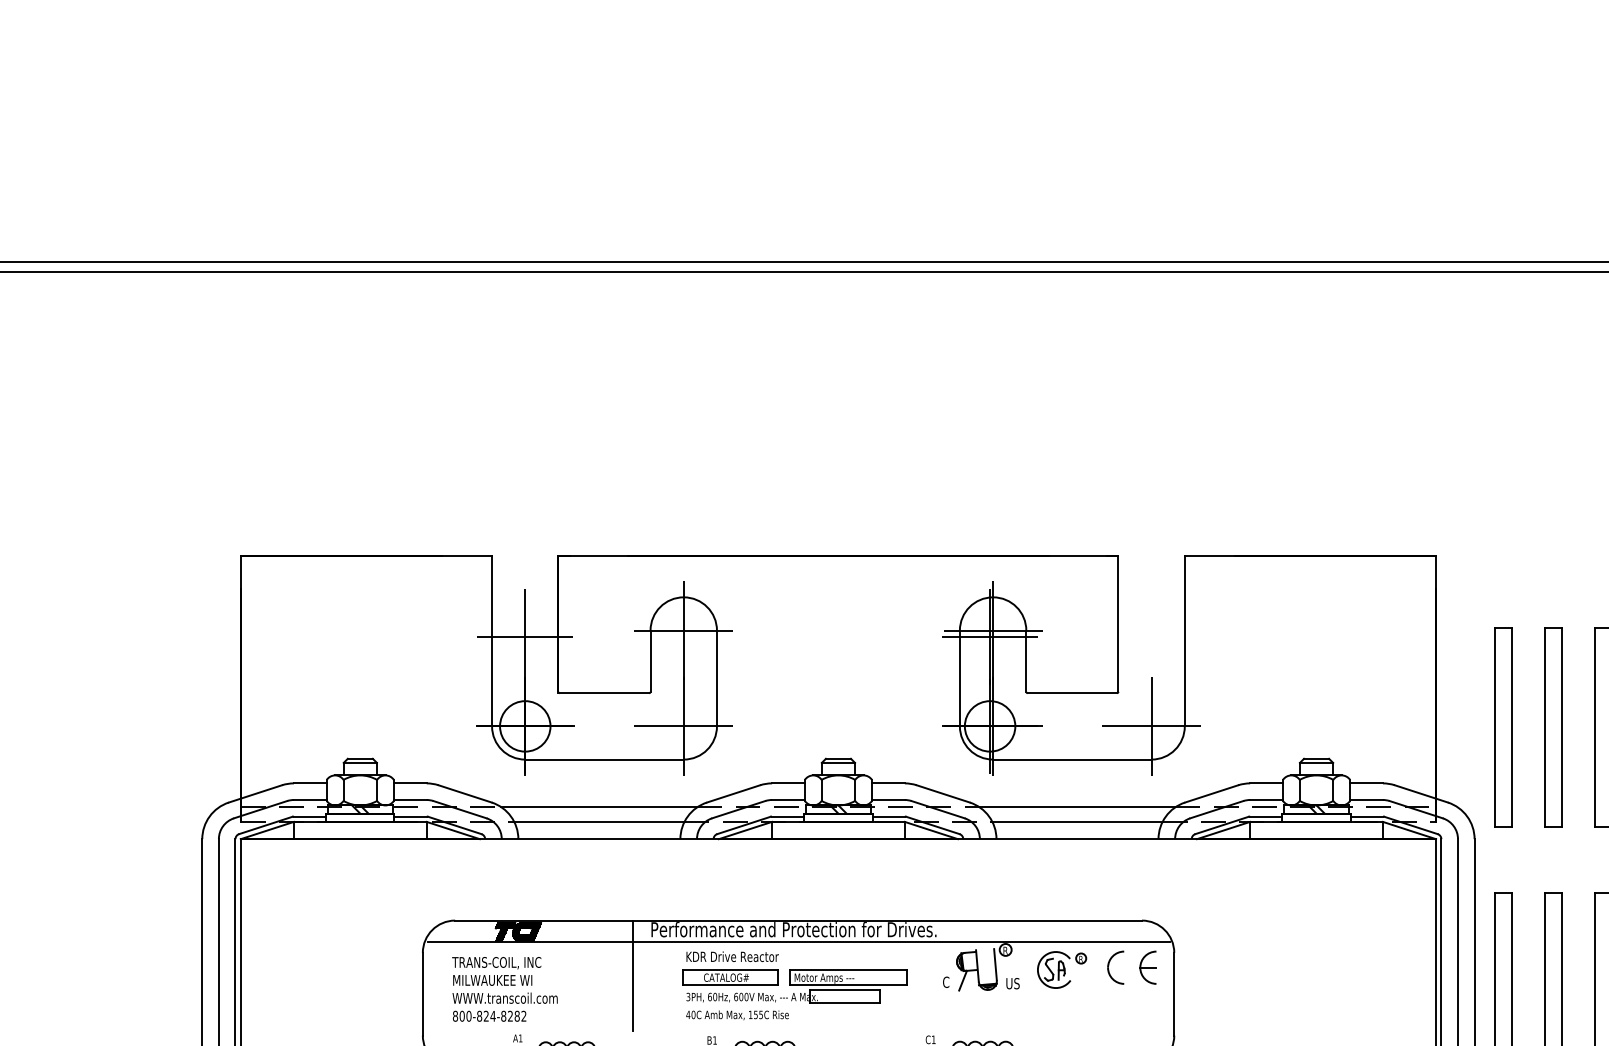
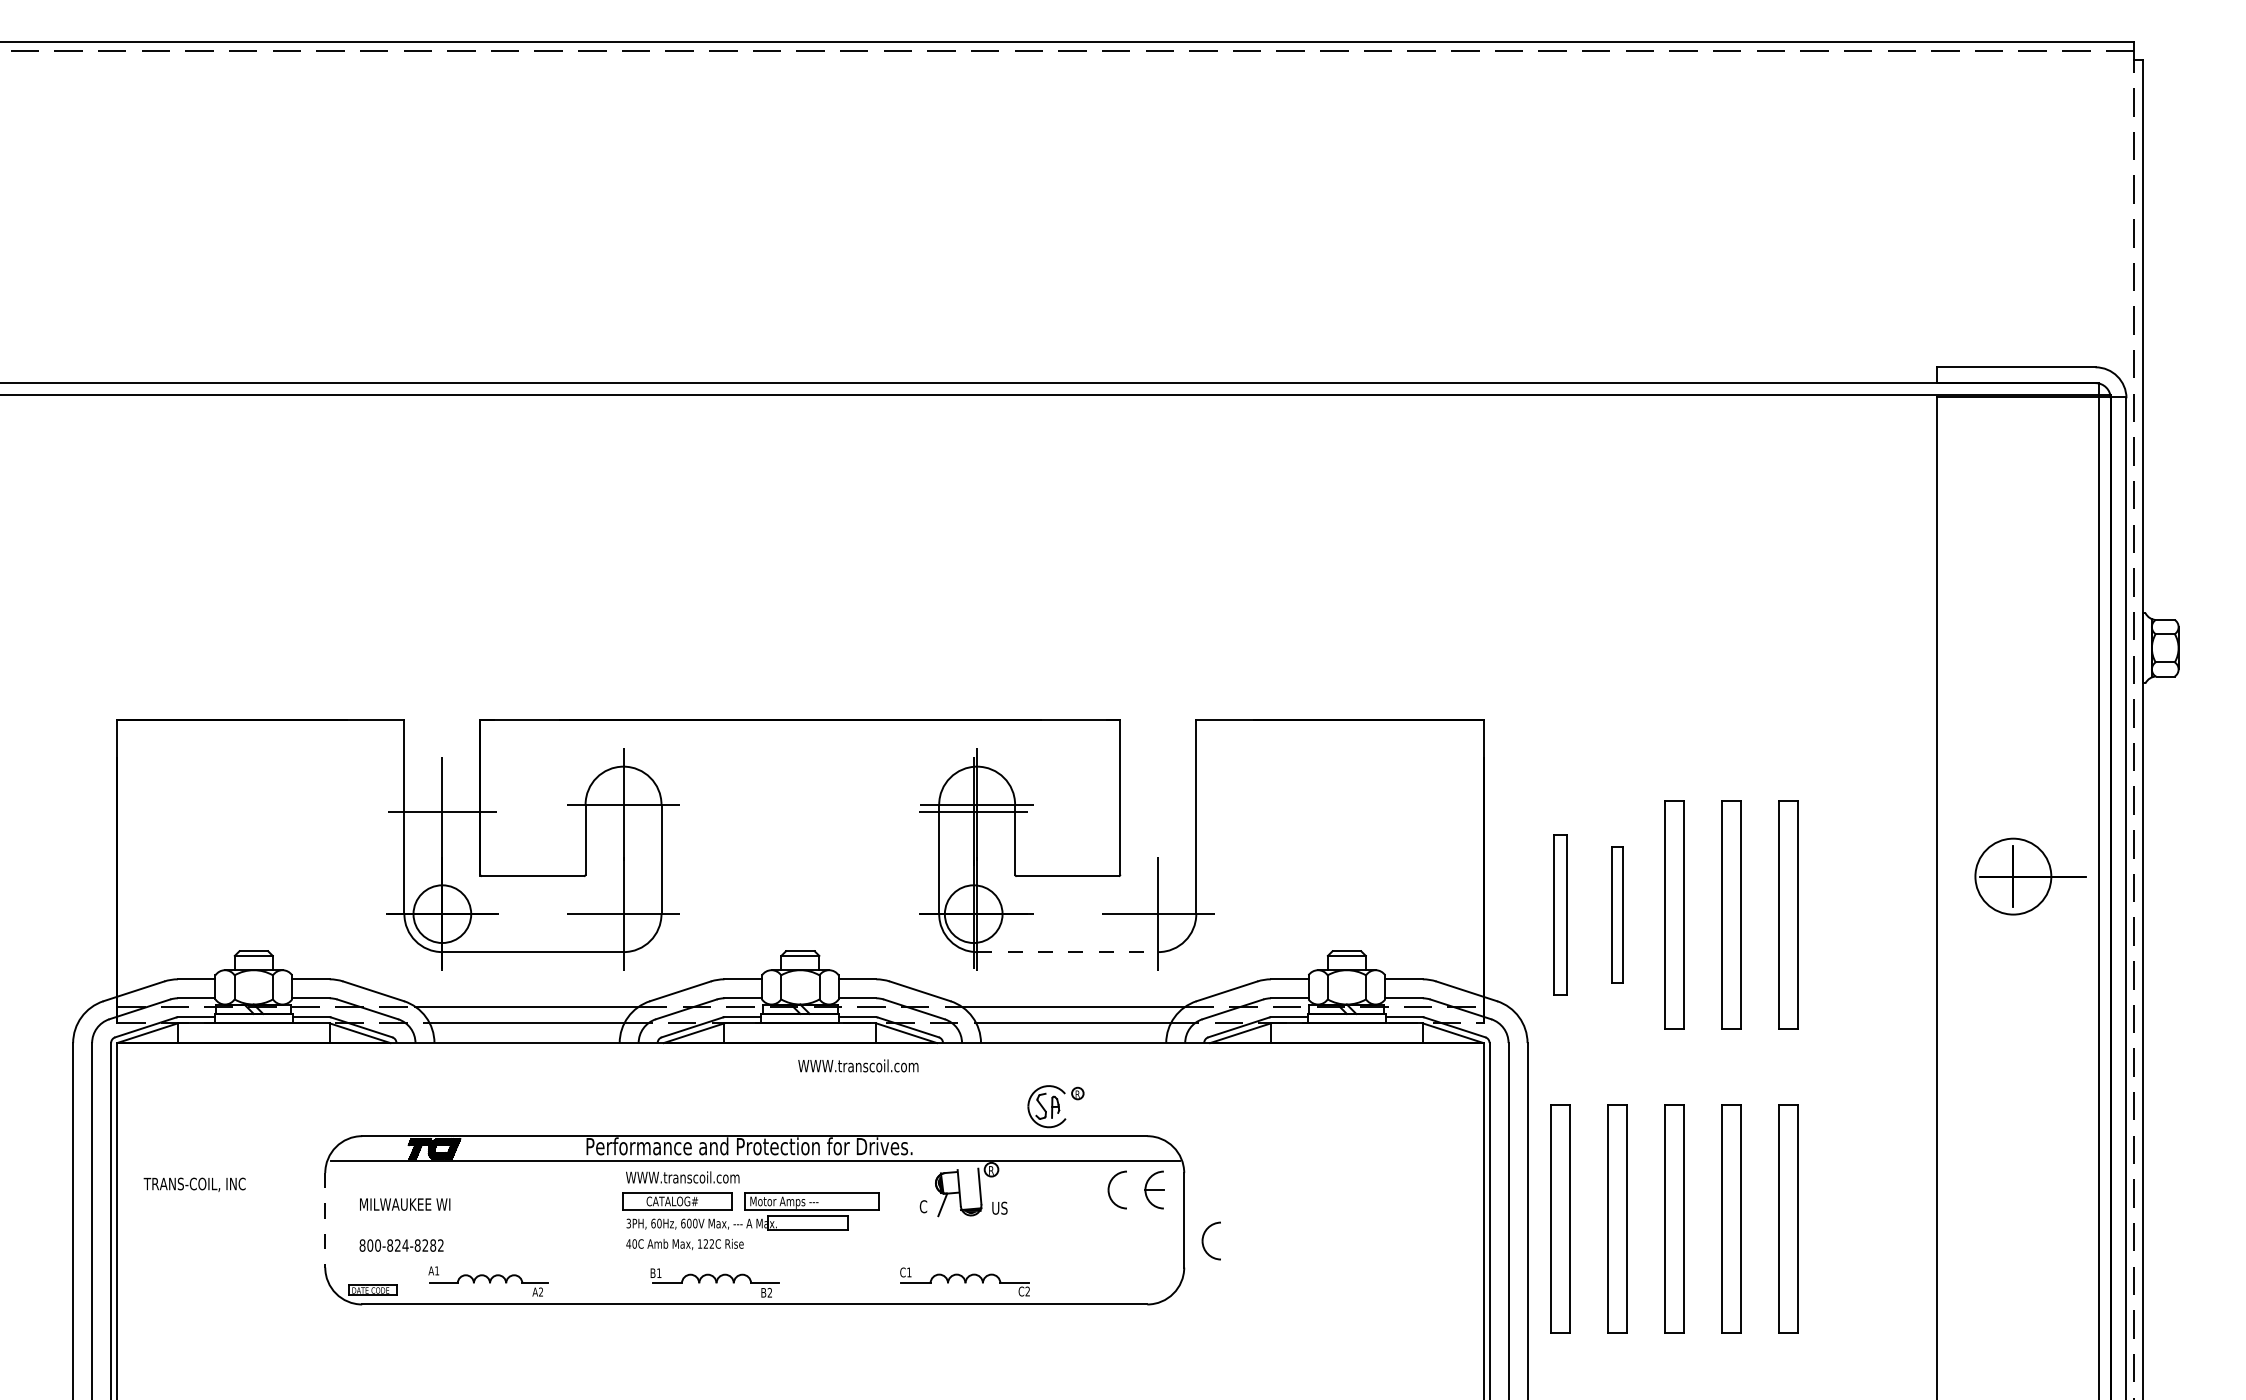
part: (1503, 726) -> (1560, 914), size x0.7
part: (1553, 726) -> (1617, 914), size x0.6
line: (1072, 759) -> (1067, 952), solid -> dashed
text: (735, 956) -> (682, 1177), KDR Drive Reactor -> WWW.transcoil.com
text: (496, 962) -> (194, 1184), moved
part: (1061, 969) -> (1055, 1106), moved
line: (632, 975) -> (565, 1199), removed
line: (423, 994) -> (325, 1220), solid -> dashed
text: (505, 997) -> (858, 1065), moved
part: (1191, 1011) -> (1203, 1240), added
text: (758, 1014) -> (708, 1243), 155C -> 122C

